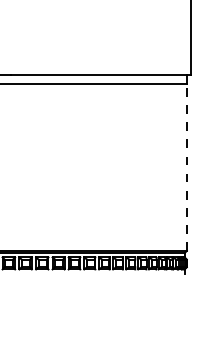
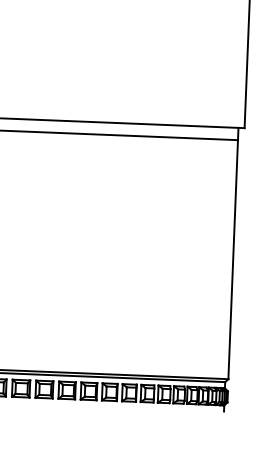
line: (186, 167) -> (232, 259), dashed -> solid

